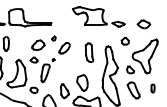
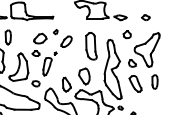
part: (143, 24) -> (145, 17), size x0.62
part: (89, 52) -> (91, 45), size x1.43
part: (152, 88) -> (154, 81), size x1.67

